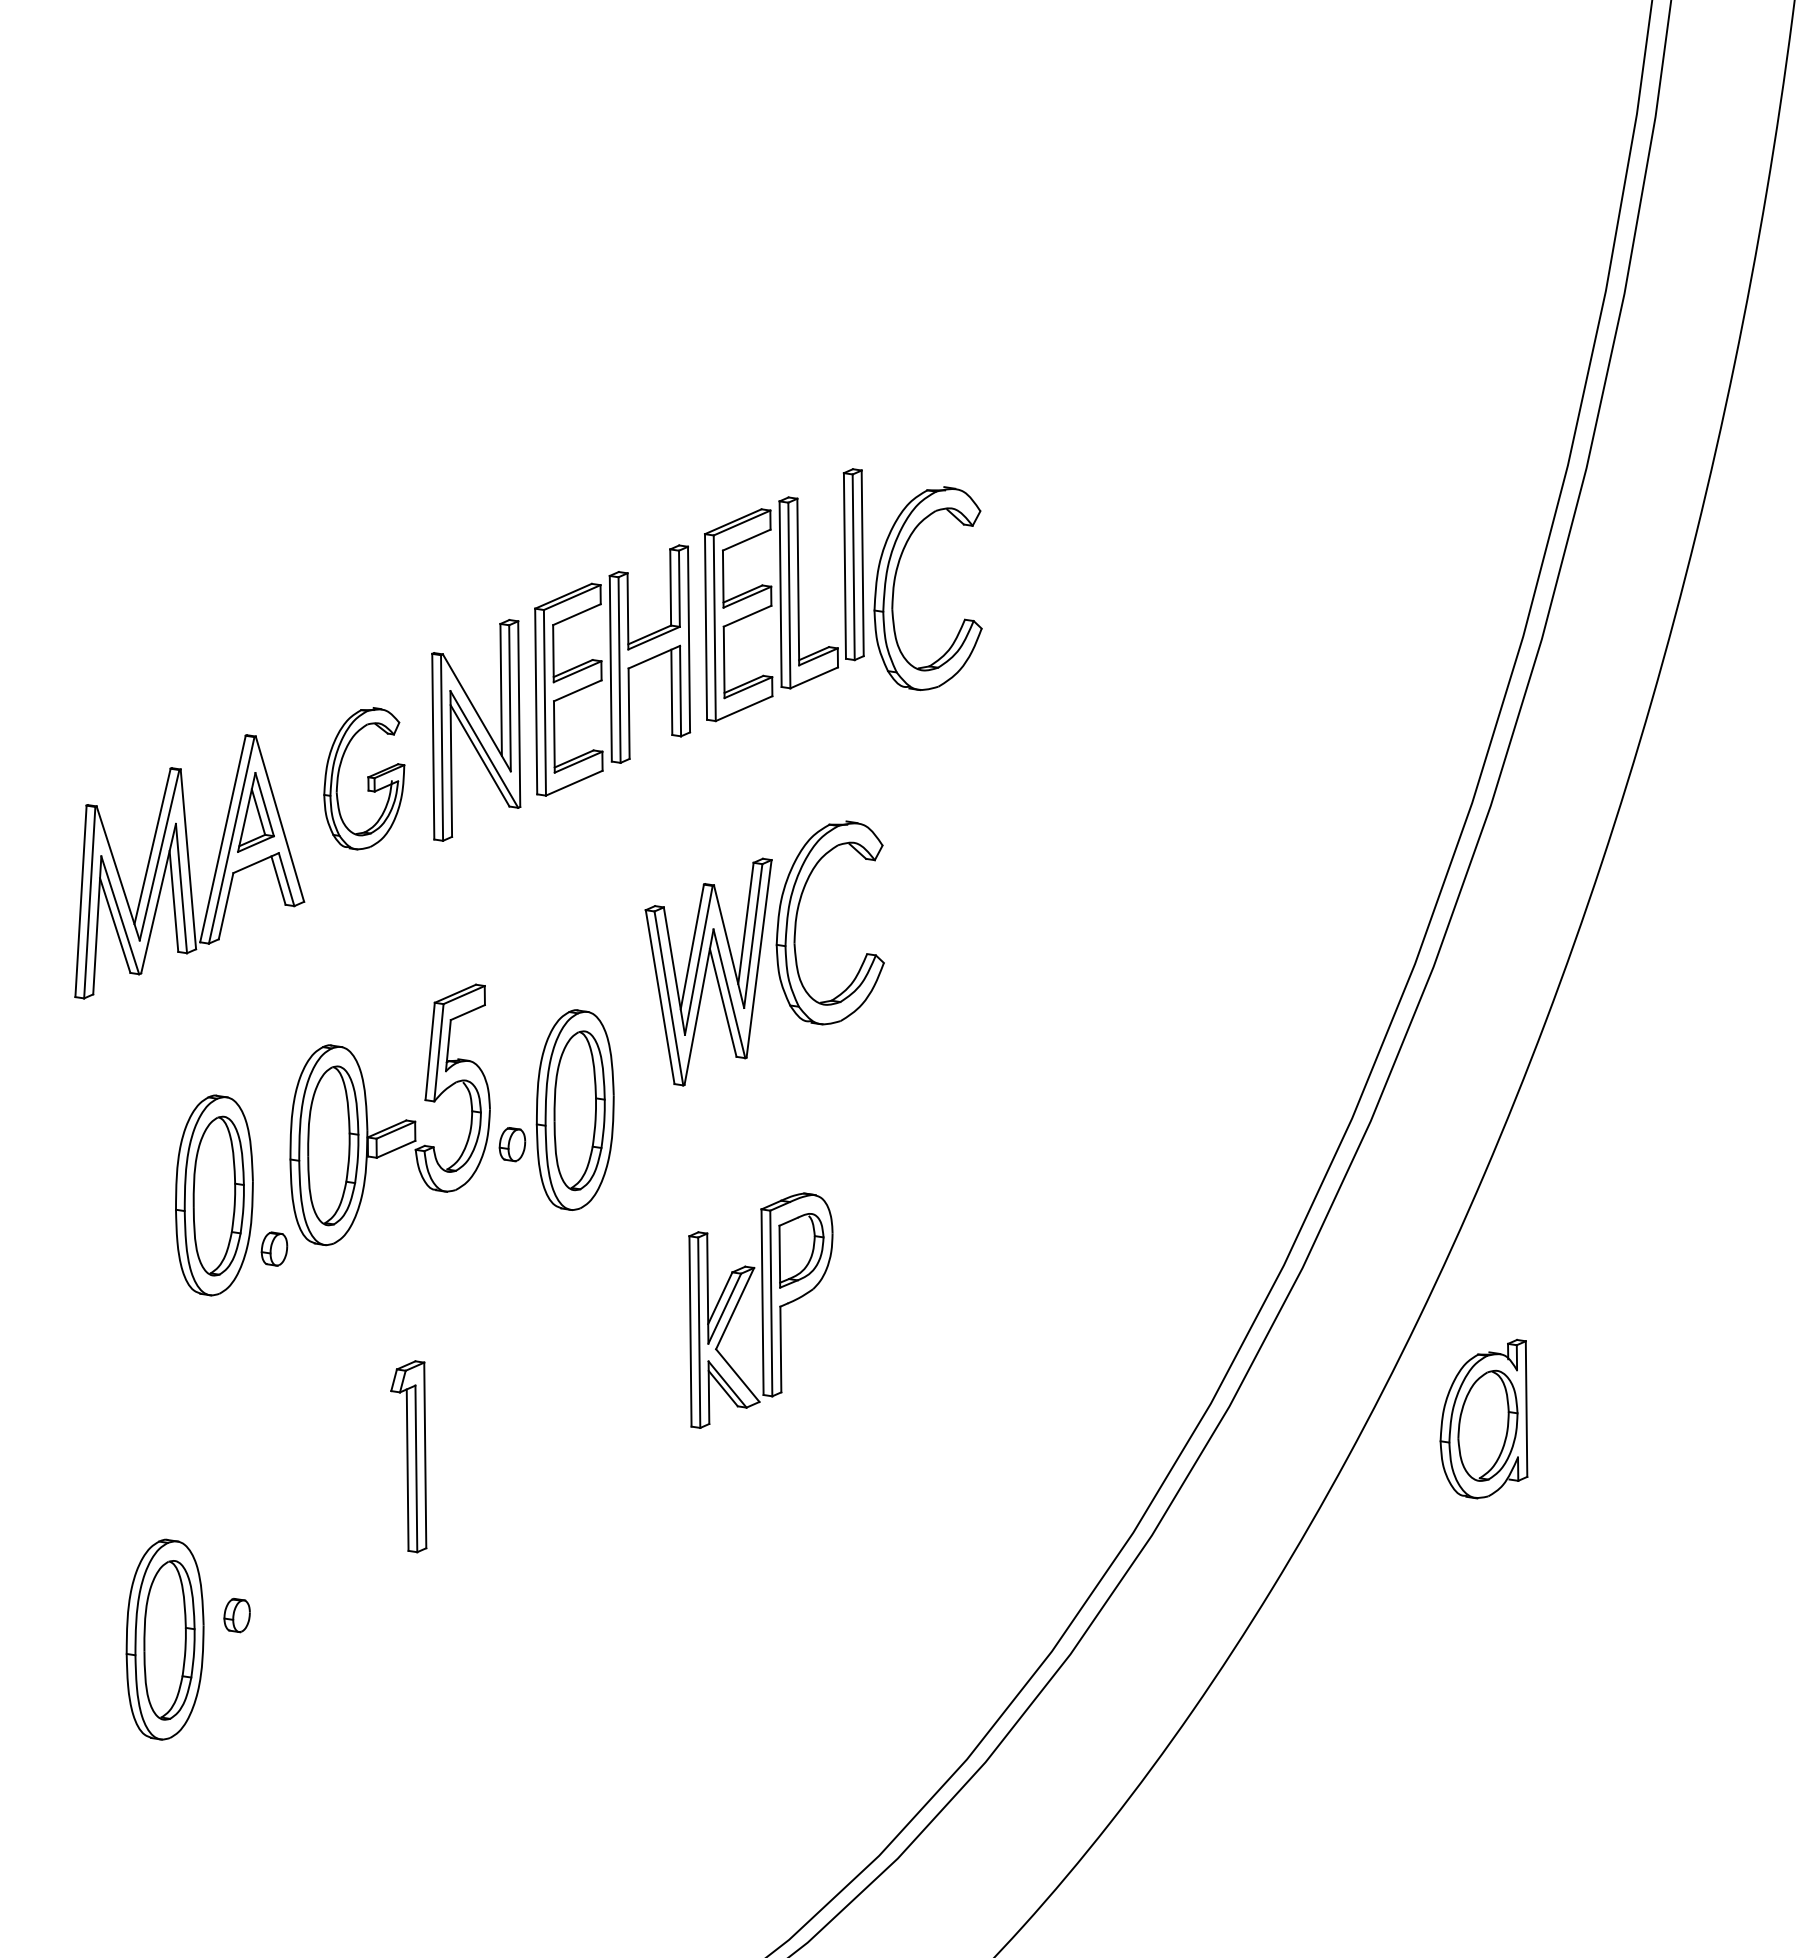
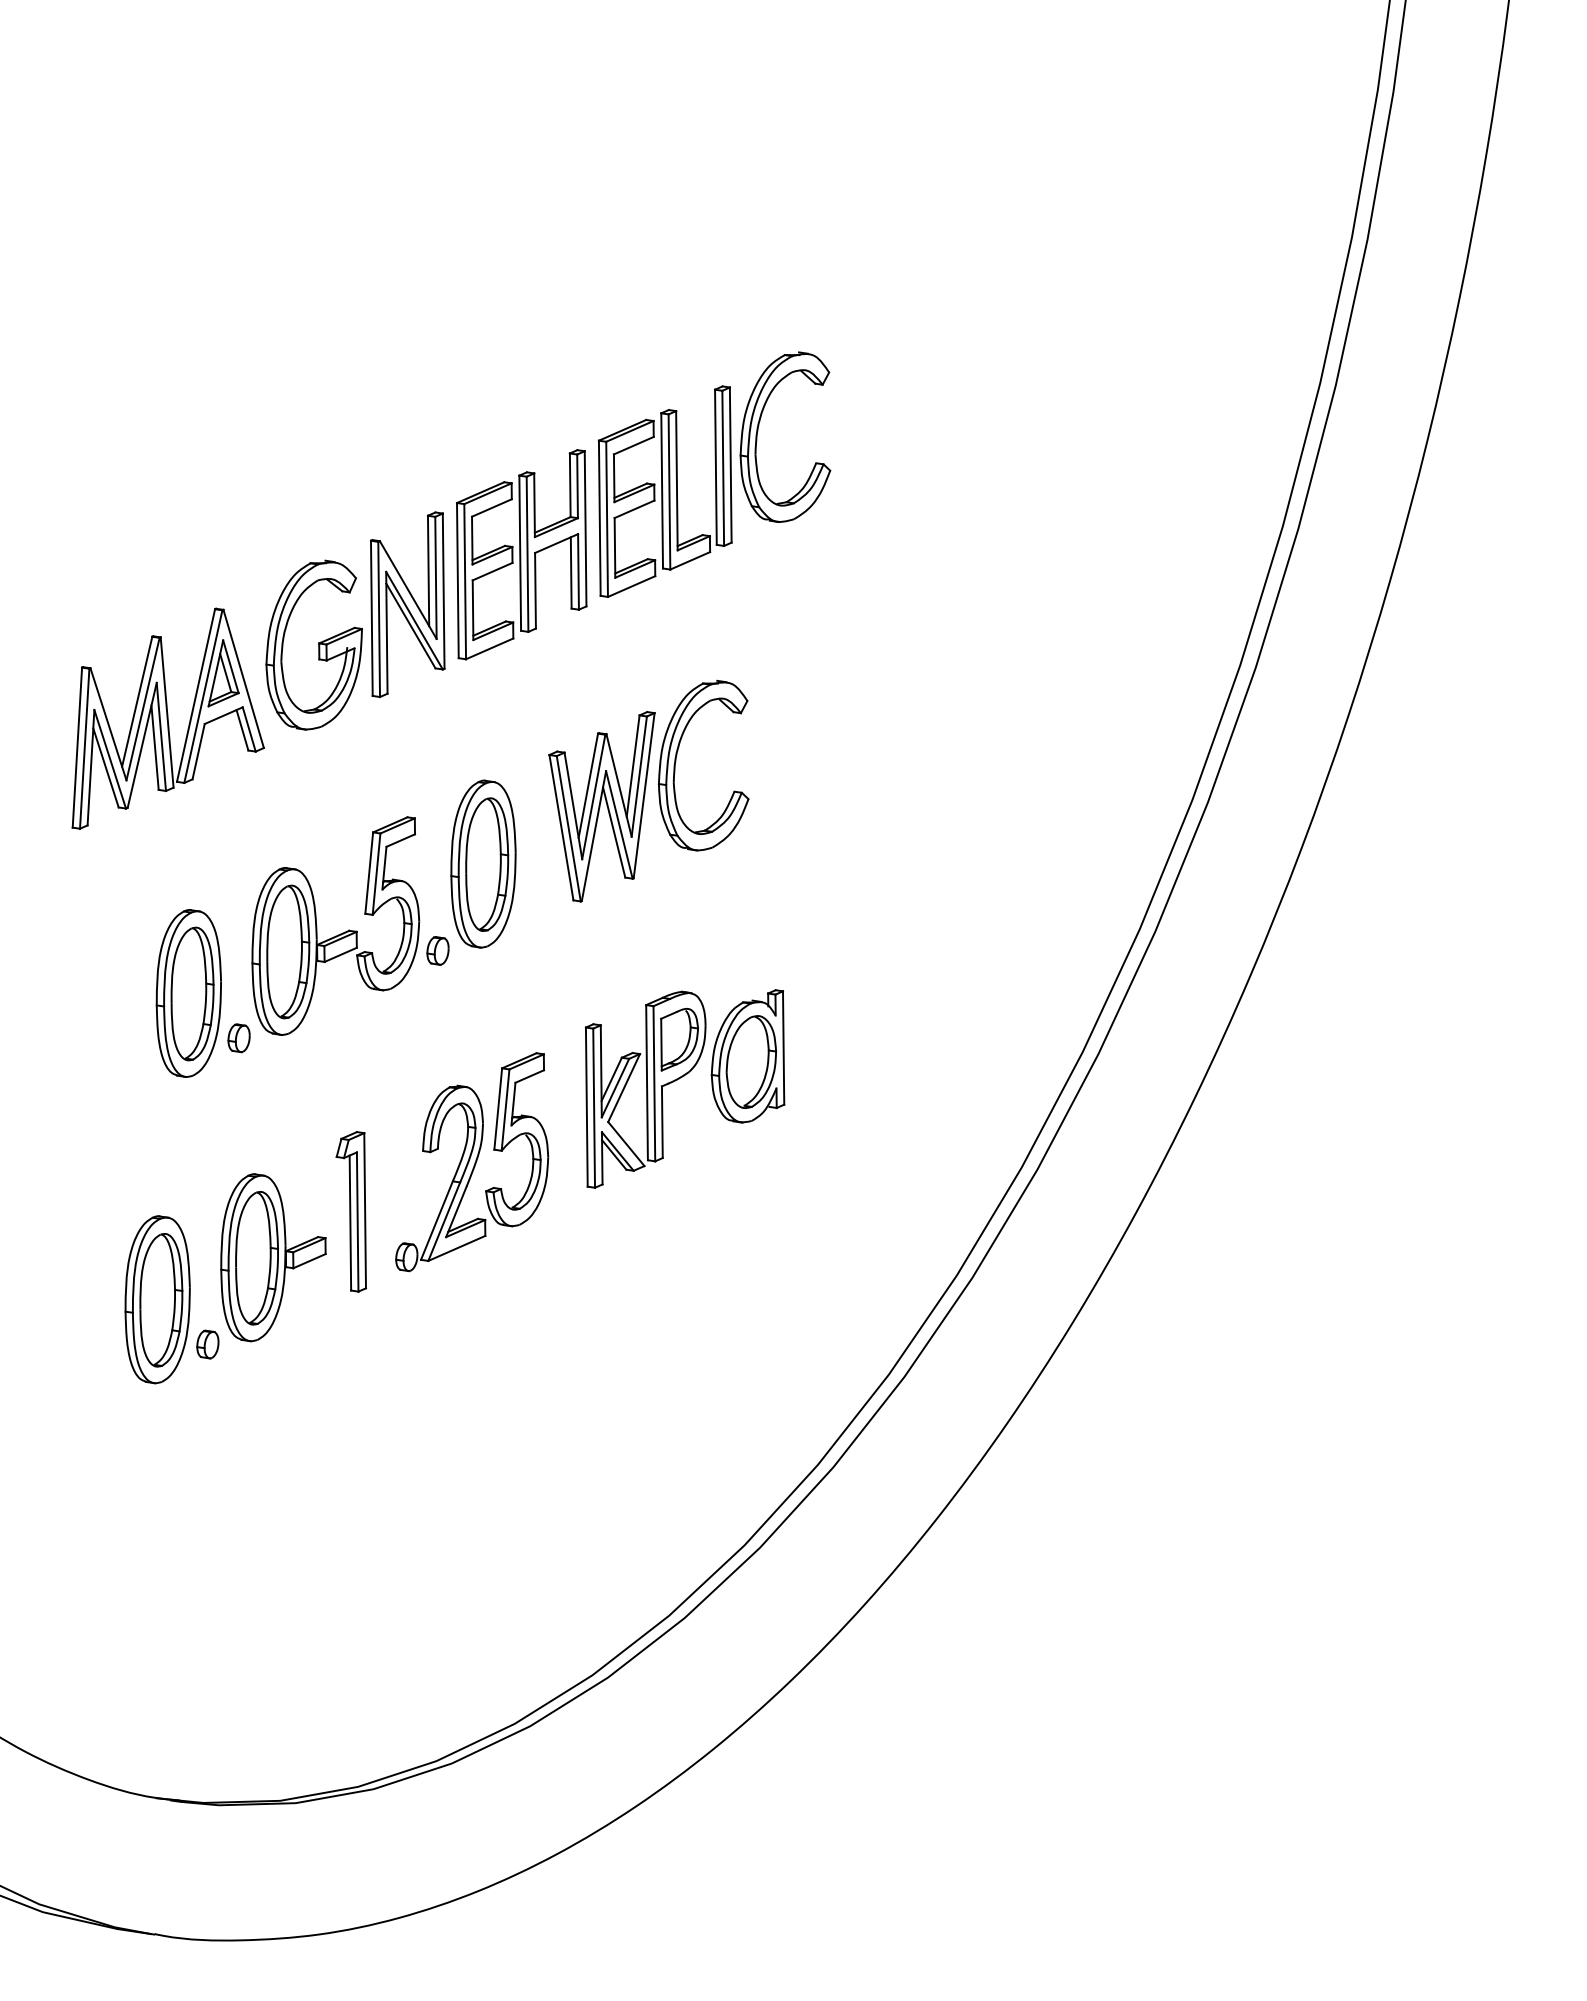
part: (895, 581) -> (758, 431), moved
part: (363, 777) -> (313, 644), size x1.43
part: (575, 1109) -> (483, 863), moved
part: (553, 1397) -> (472, 1162), added
part: (1483, 1419) -> (747, 1056), moved
part: (315, 1511) -> (273, 1257), added
part: (164, 1639) -> (157, 1299), moved

